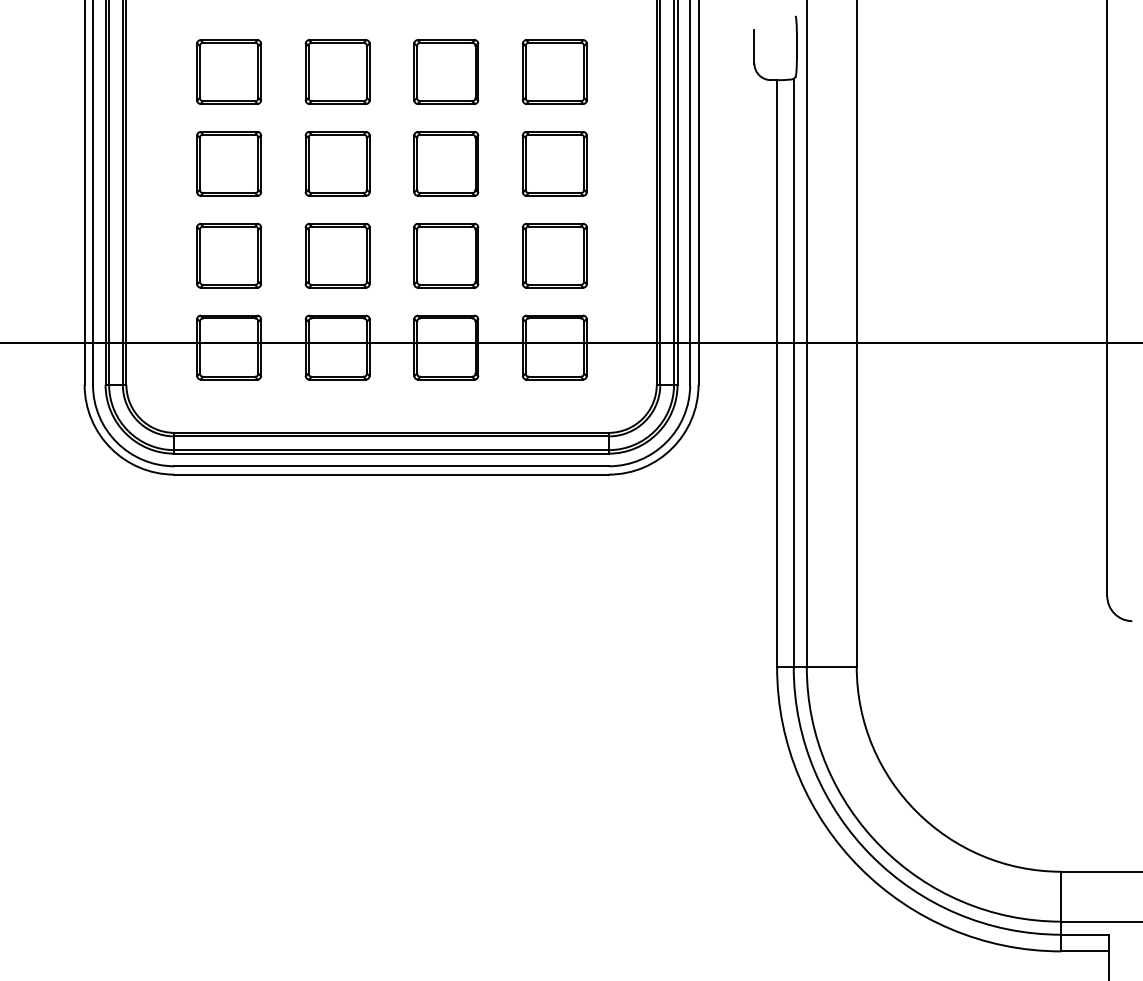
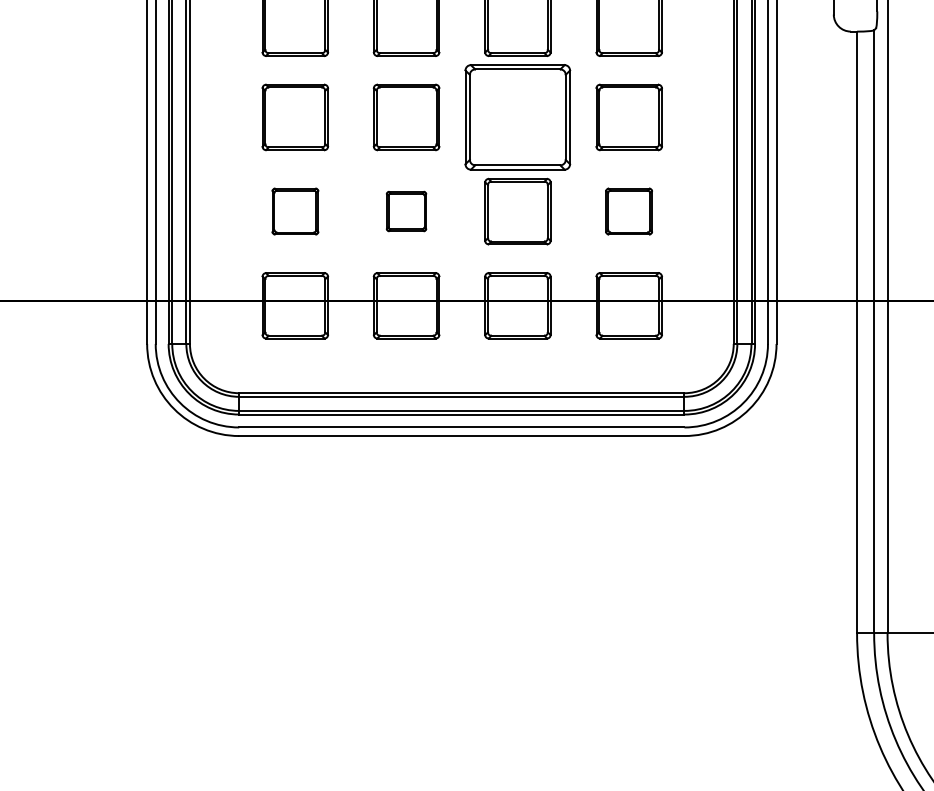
part: (446, 163) -> (518, 117), size x1.6
part: (229, 255) -> (295, 211), size x0.7
part: (337, 255) -> (406, 211), size x0.6
part: (554, 255) -> (628, 211), size x0.7

